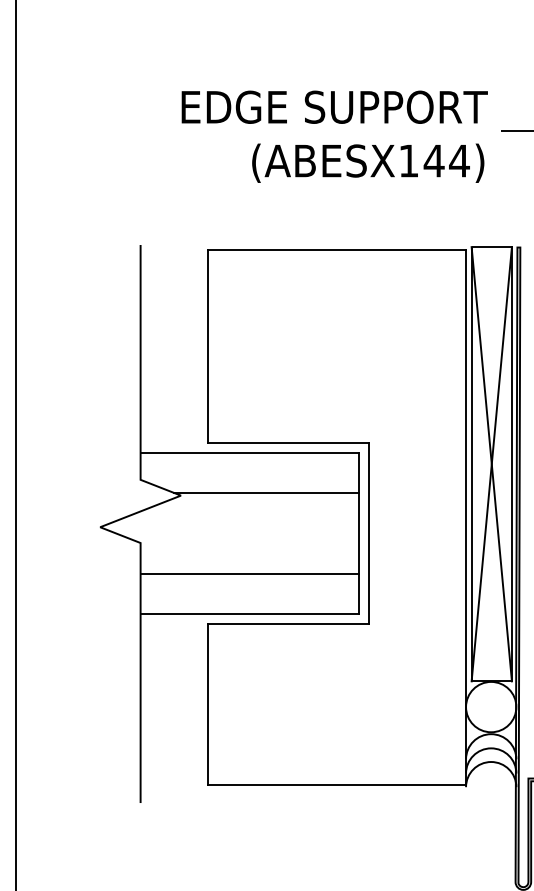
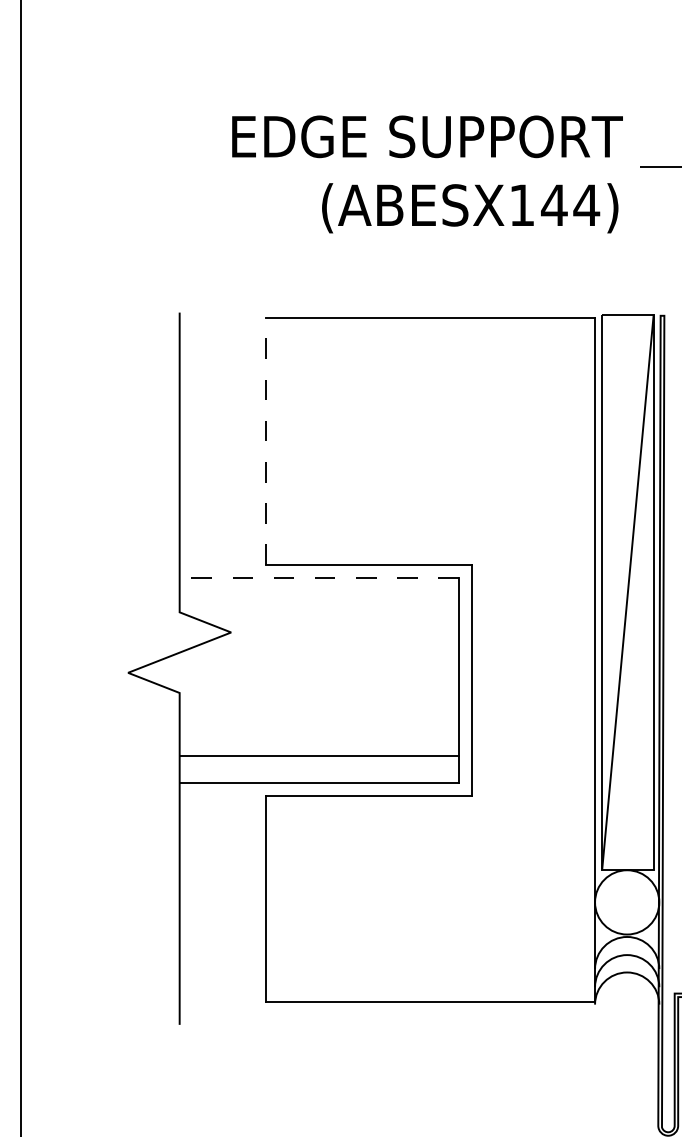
line: (208, 345) -> (266, 440), solid -> dashed
line: (249, 452) -> (318, 577), solid -> dashed
line: (491, 464) -> (627, 592), removed
line: (266, 492) -> (340, 628), removed
line: (249, 573) -> (318, 756), moved

